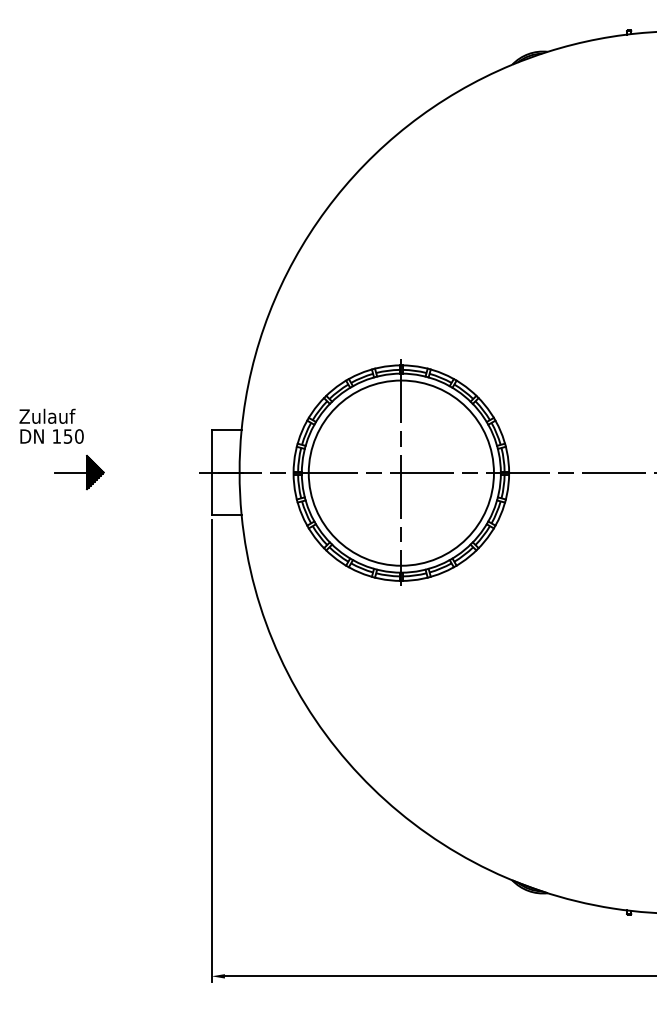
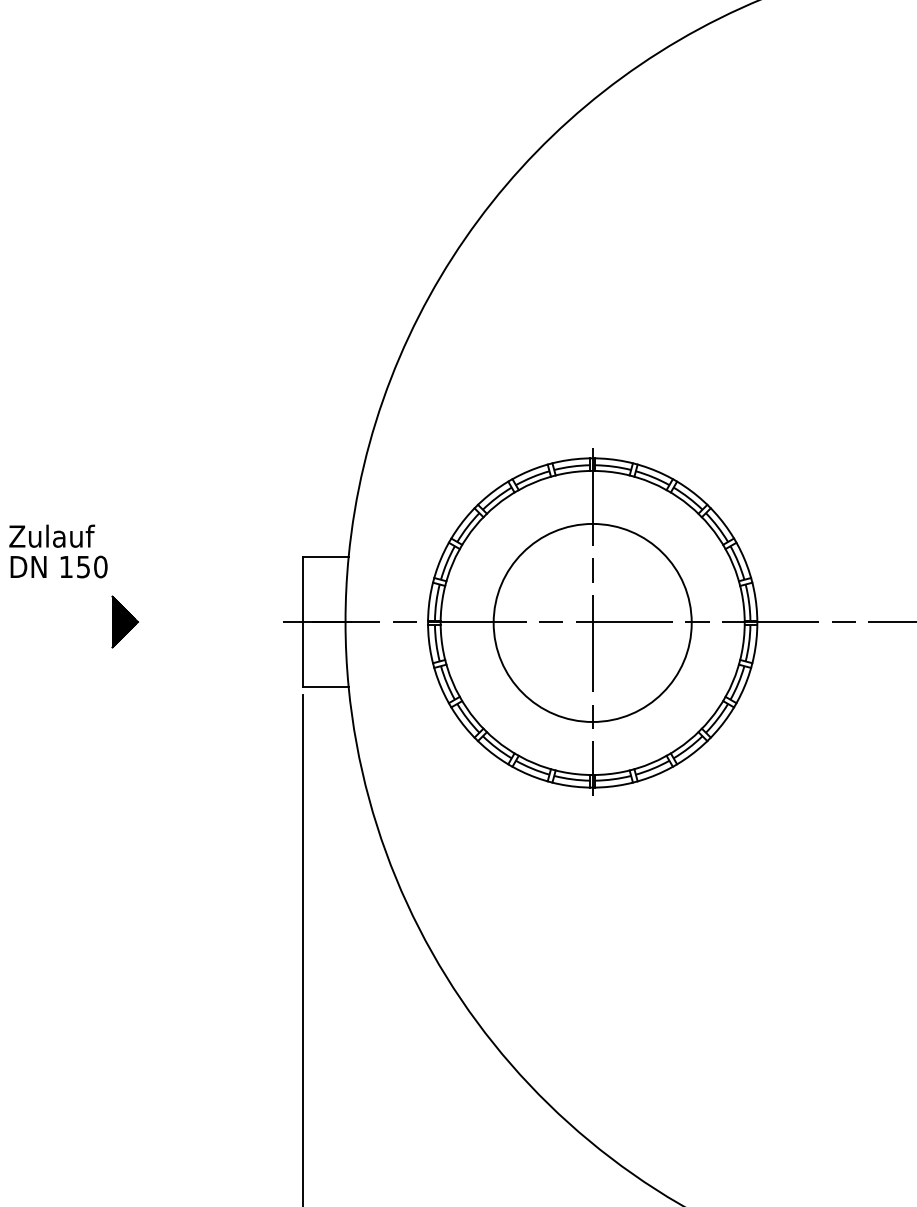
line: (70, 472) -> (87, 621), removed
circle: (400, 472) -> (591, 621), size x0.7

